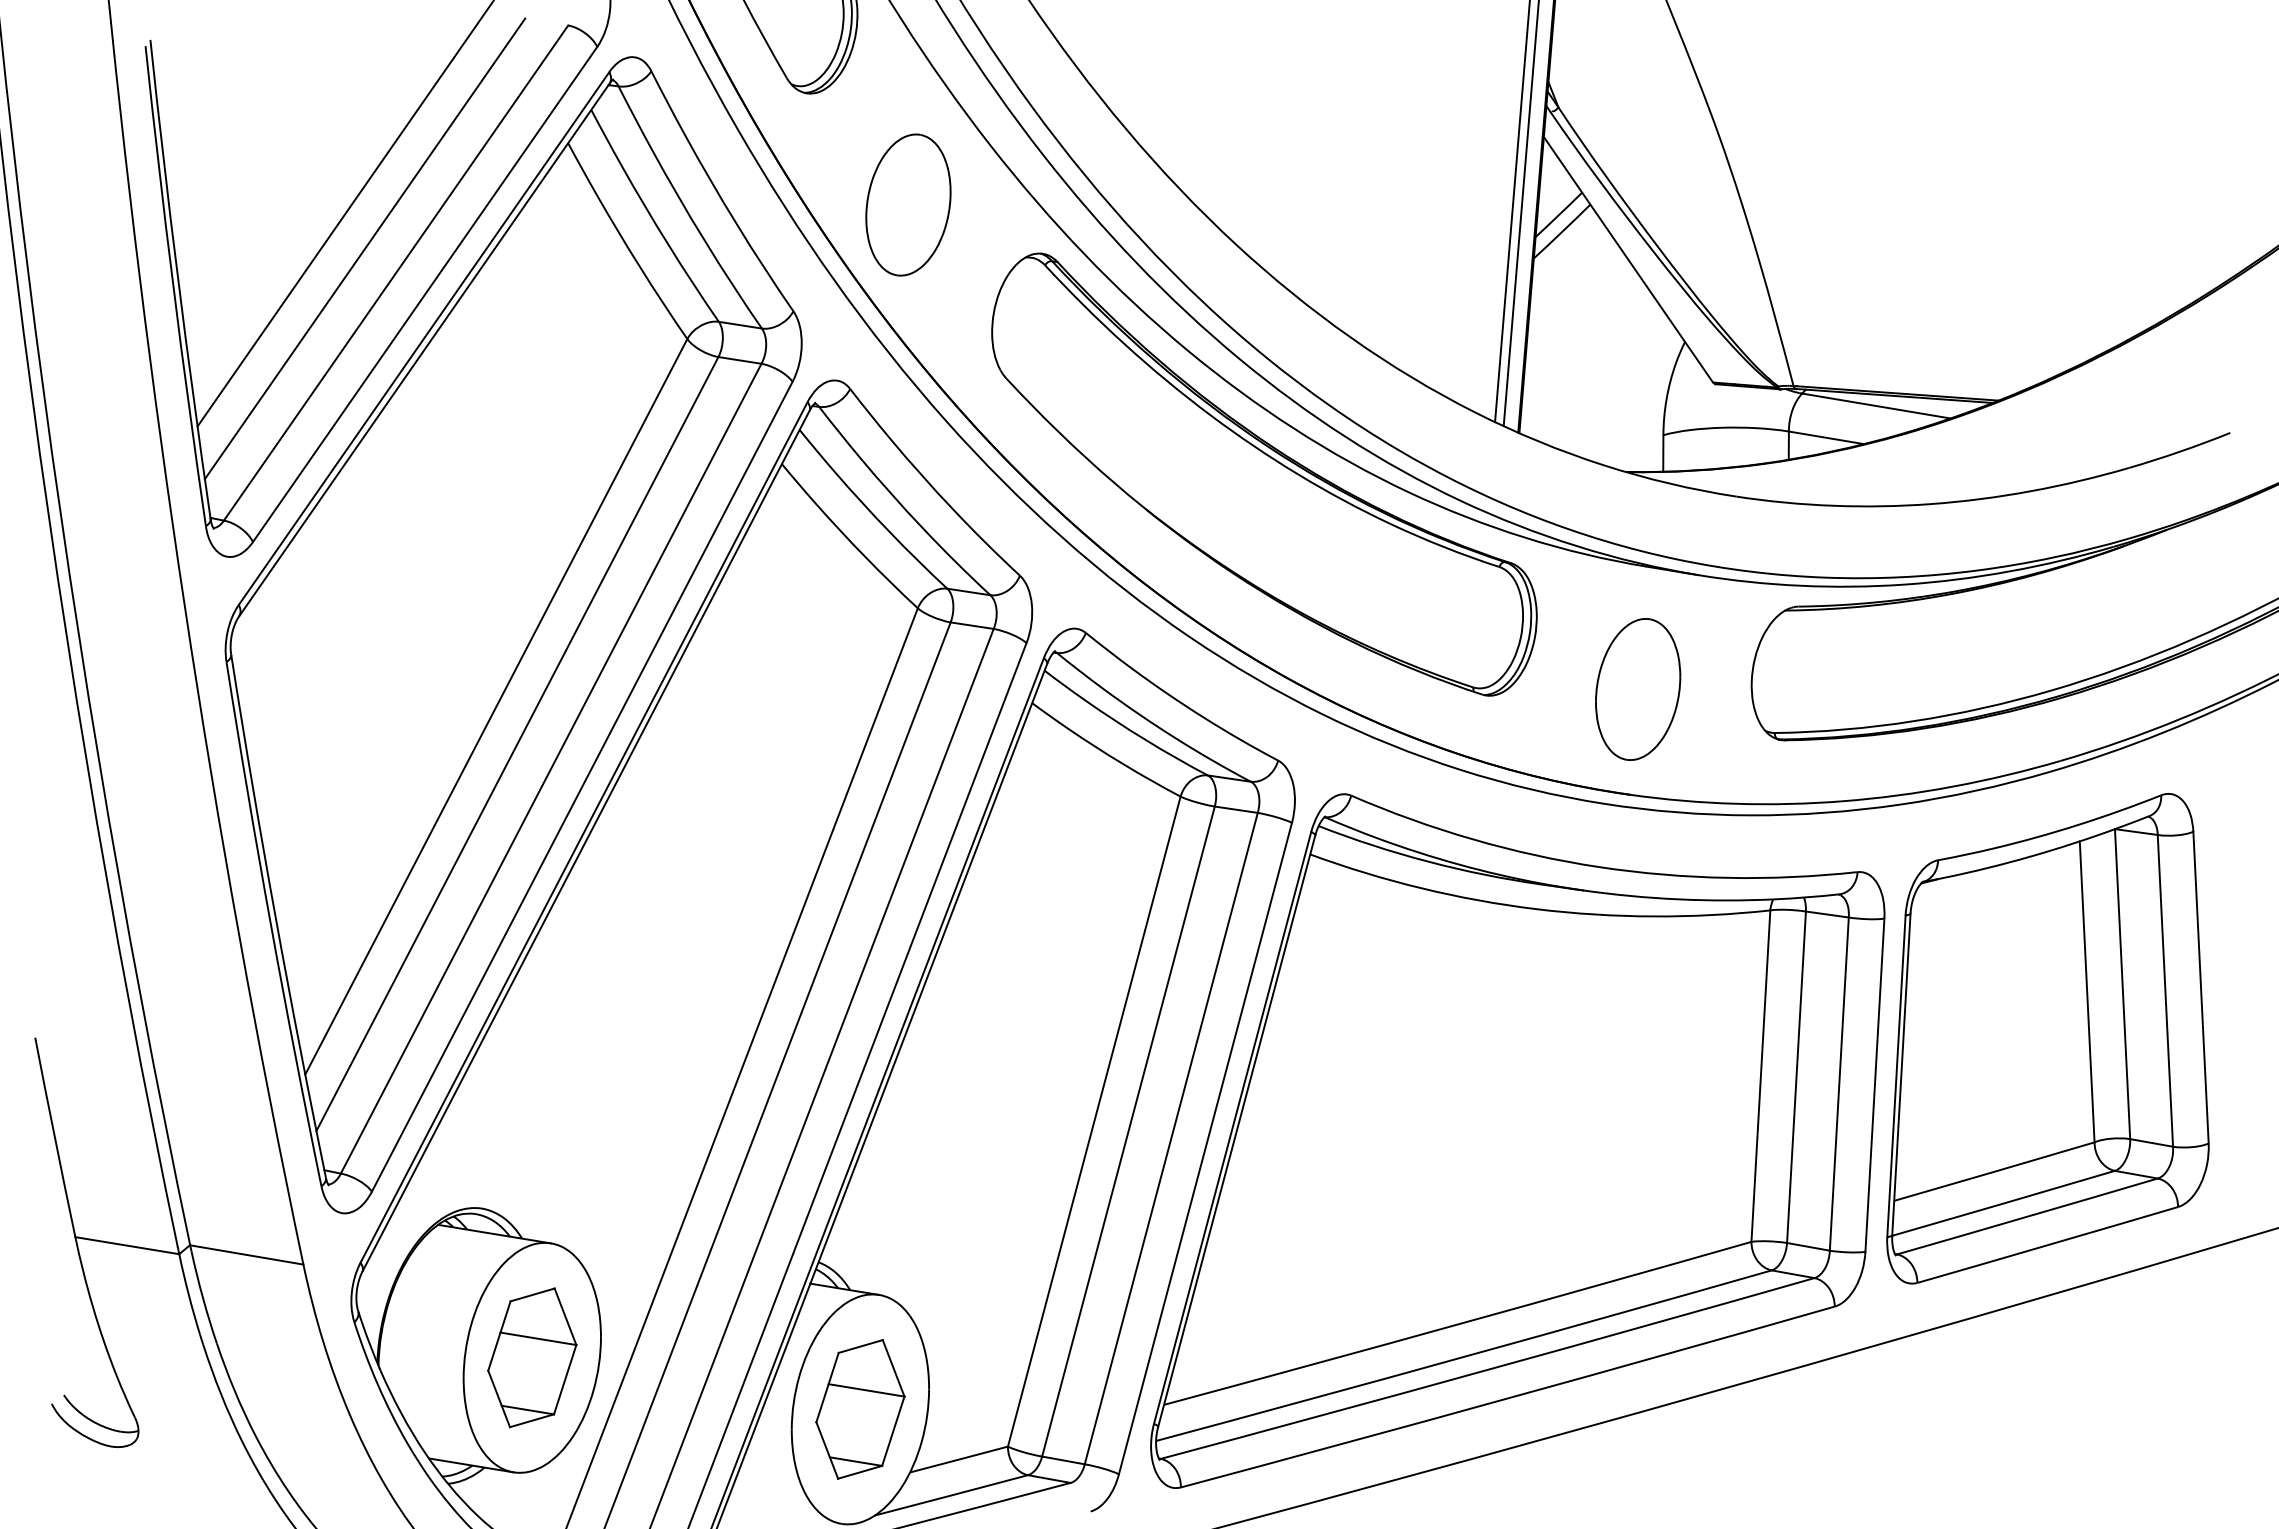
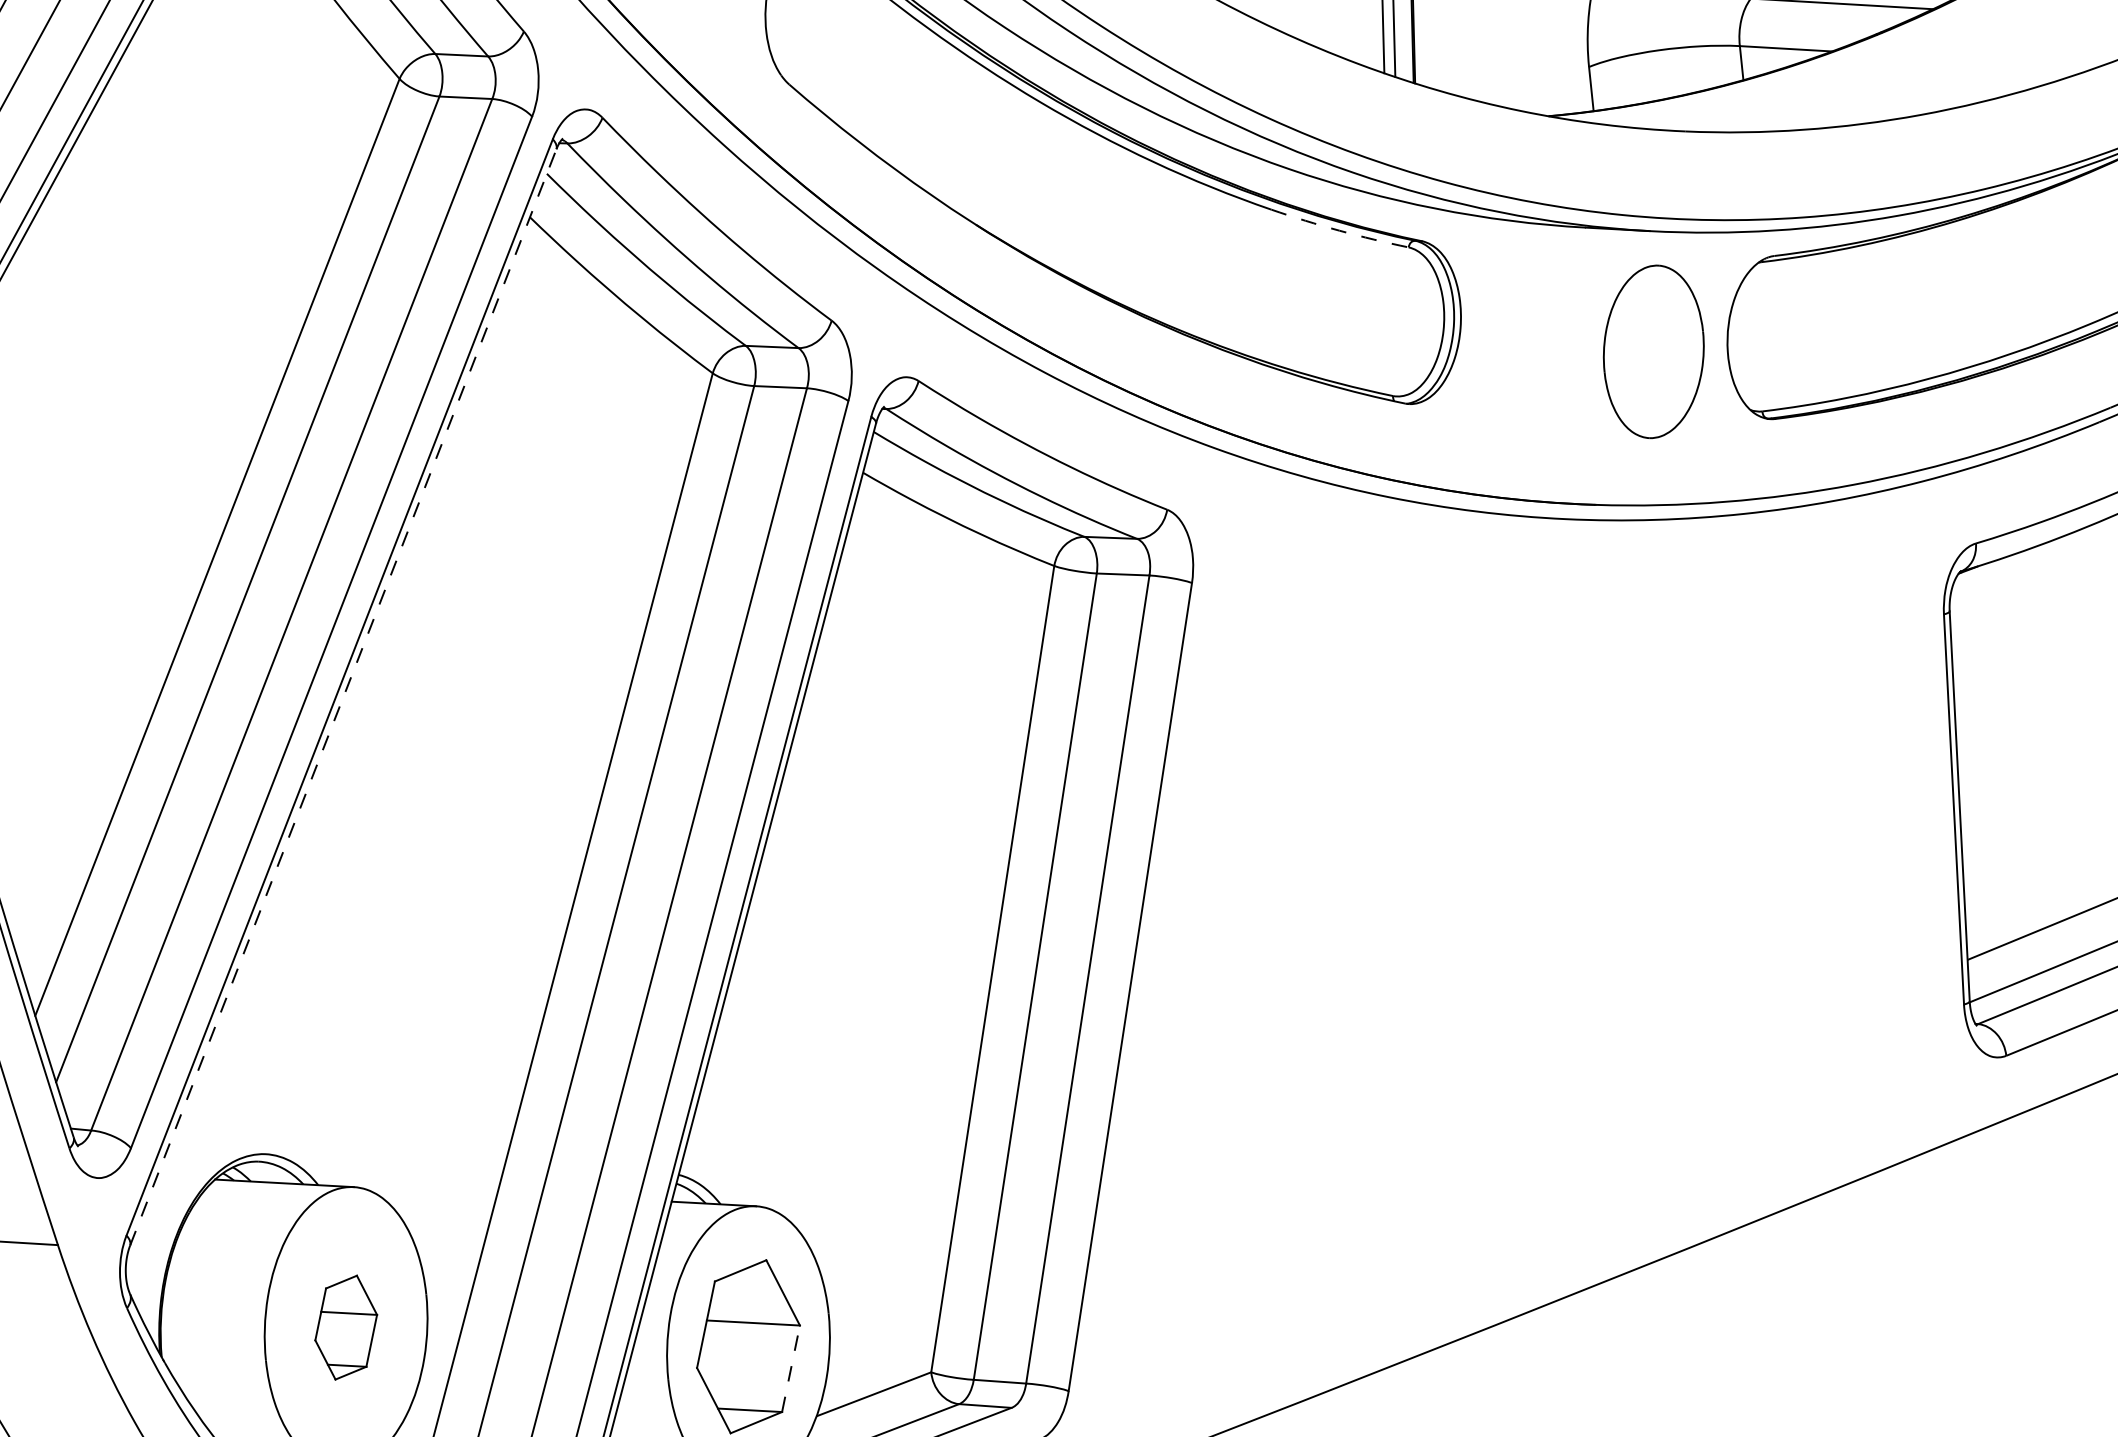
arc: (1444, 547) -> (1339, 231), solid -> dashed
part: (1638, 689) -> (1654, 351), moved
line: (586, 841) -> (343, 697), solid -> dashed
part: (1517, 1140) -> (1505, 936), removed
part: (532, 1357) -> (346, 1327), size x0.6
line: (893, 1430) -> (791, 1367), solid -> dashed

